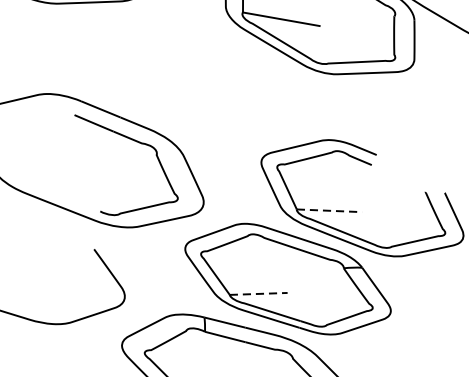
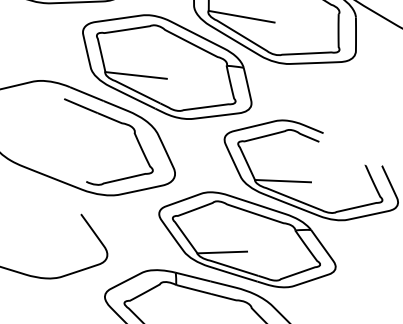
part: (194, 77) -> (167, 66), added
line: (330, 211) -> (283, 181), dashed -> solid
line: (258, 293) -> (222, 252), dashed -> solid

